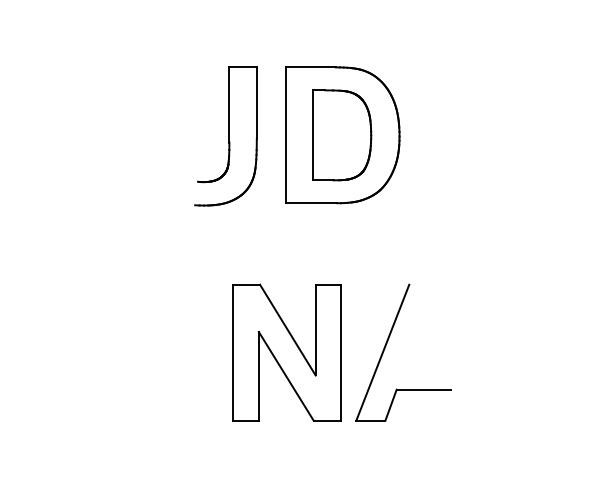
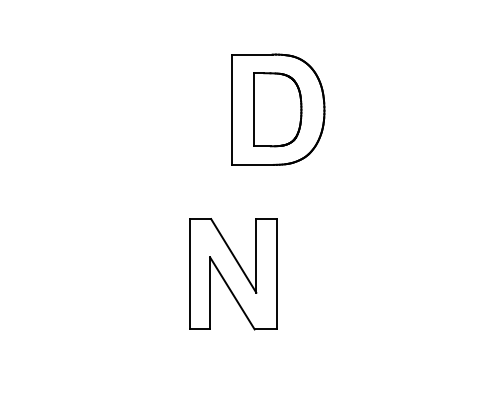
part: (226, 136) -> (183, 110), removed
part: (387, 345) -> (314, 280), removed
part: (287, 352) -> (233, 274), moved

